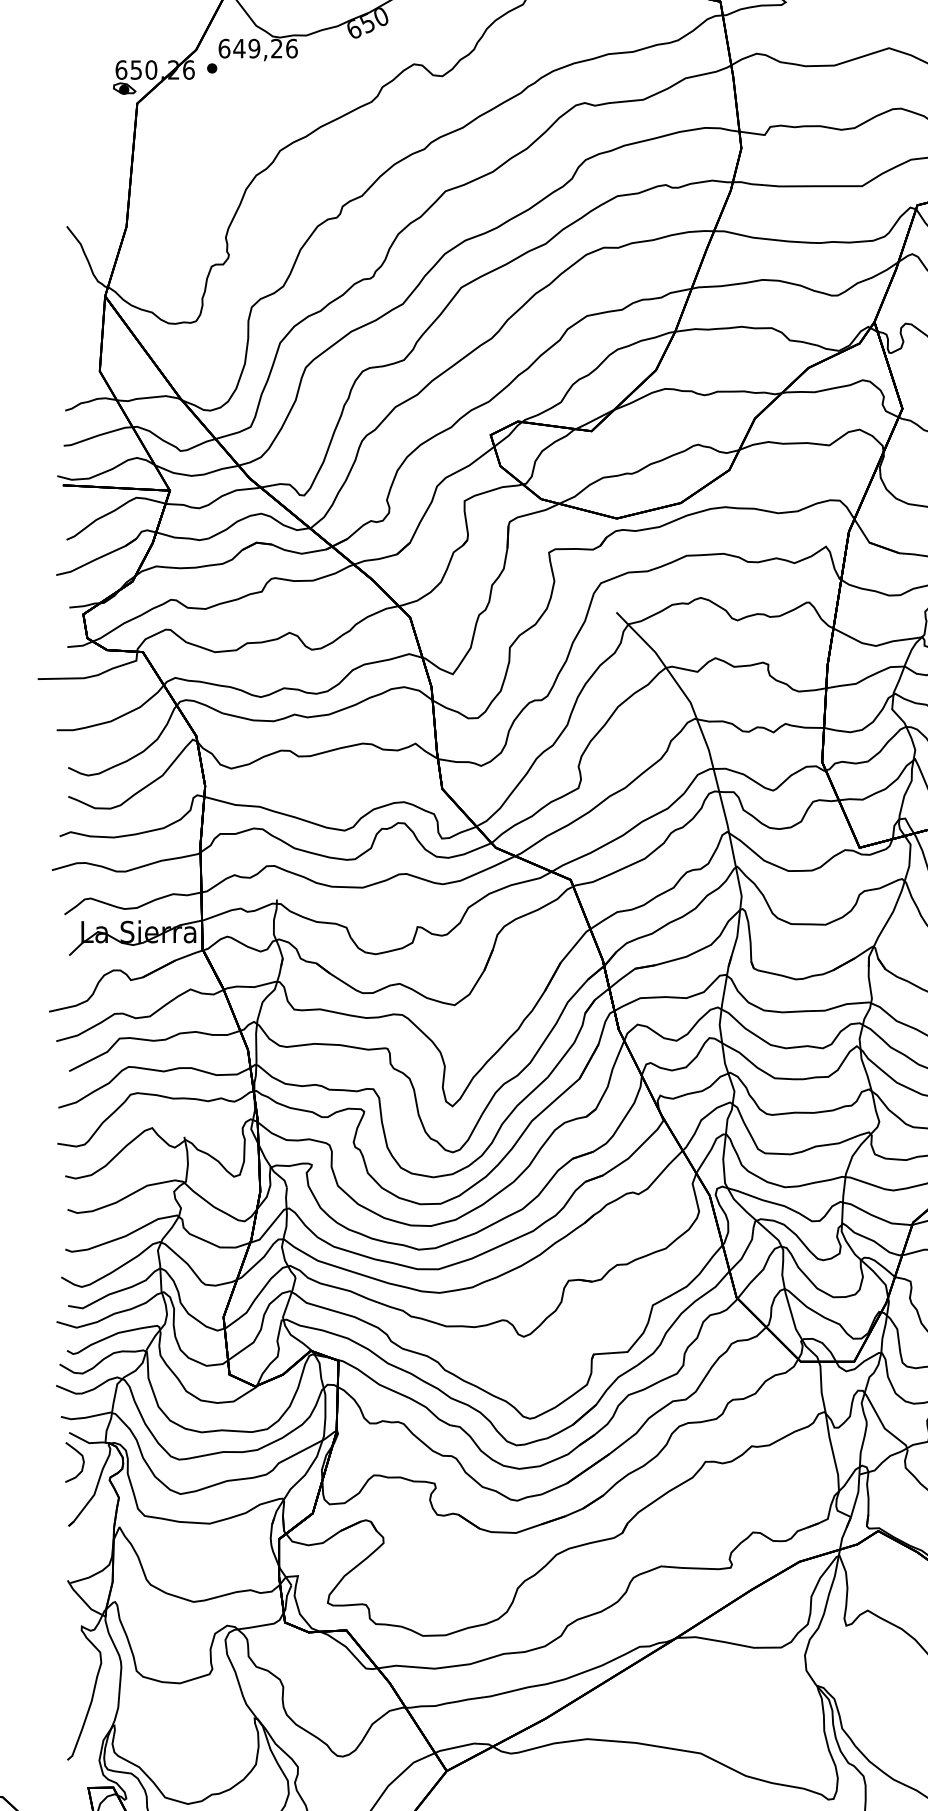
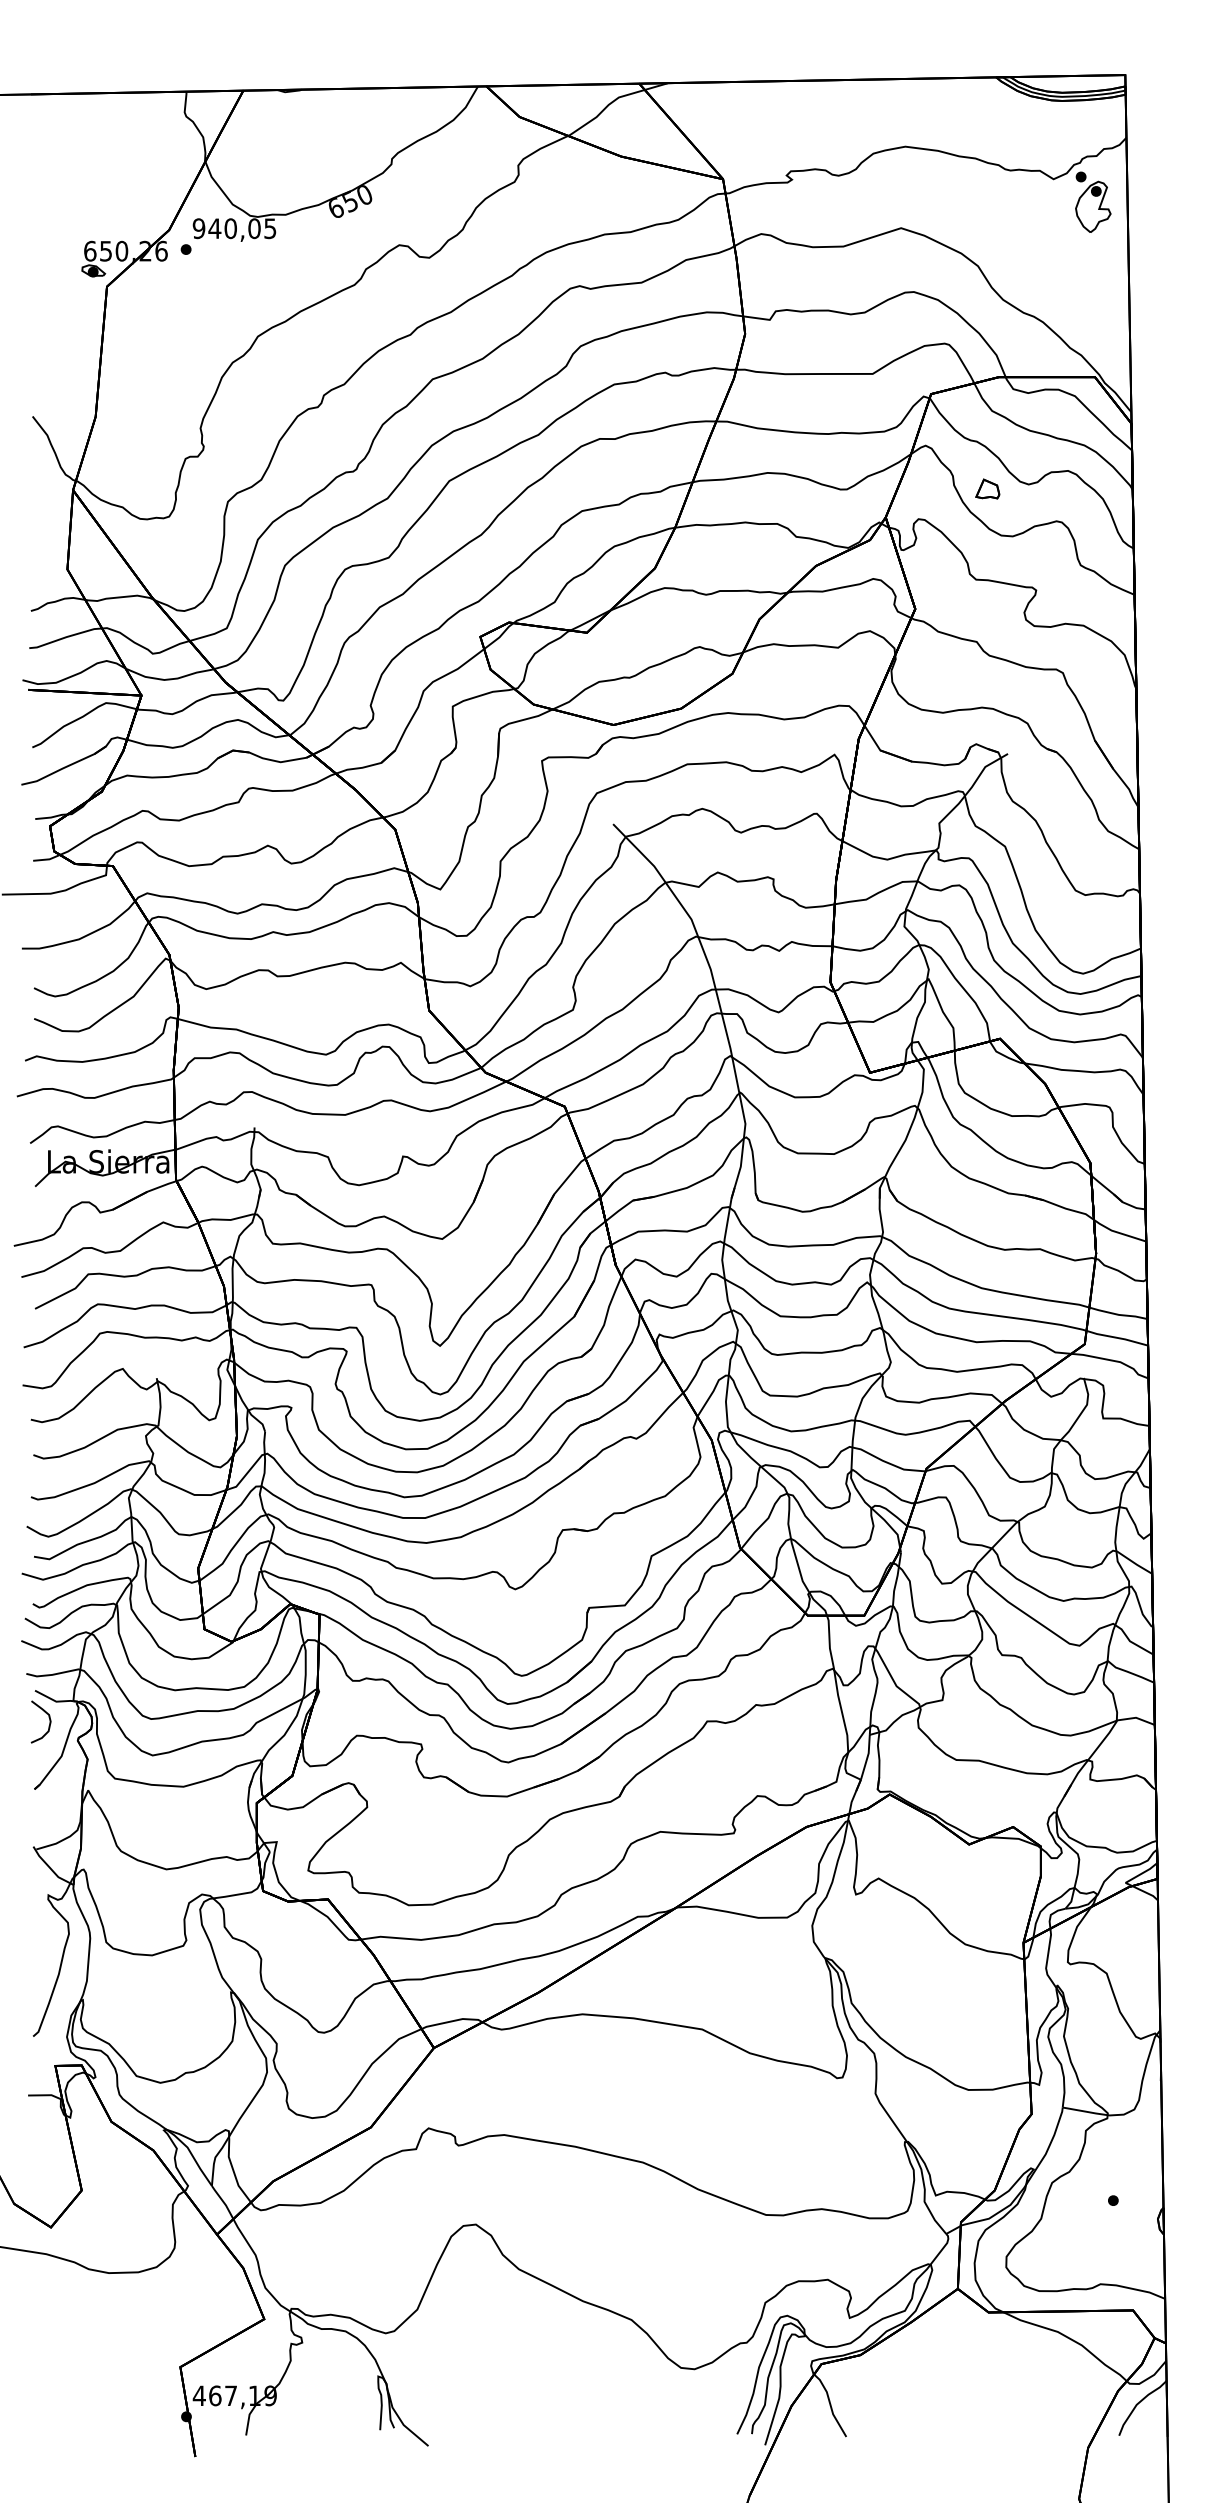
text: (257, 48) -> (234, 228), 649,26 -> 940,05

